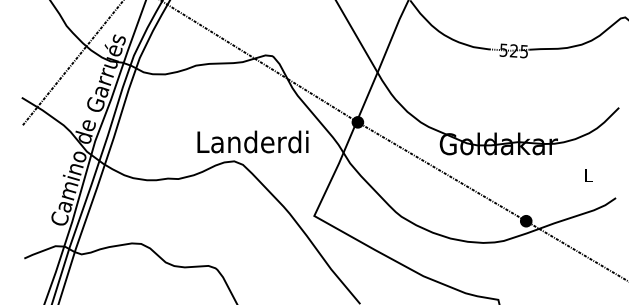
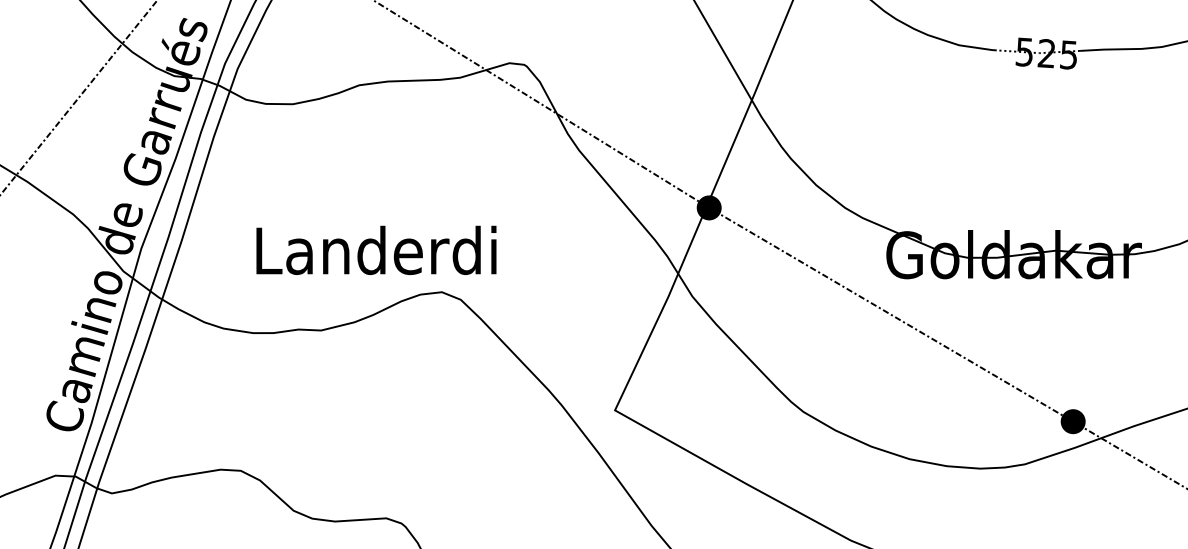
text: (252, 141) -> (375, 249), moved

